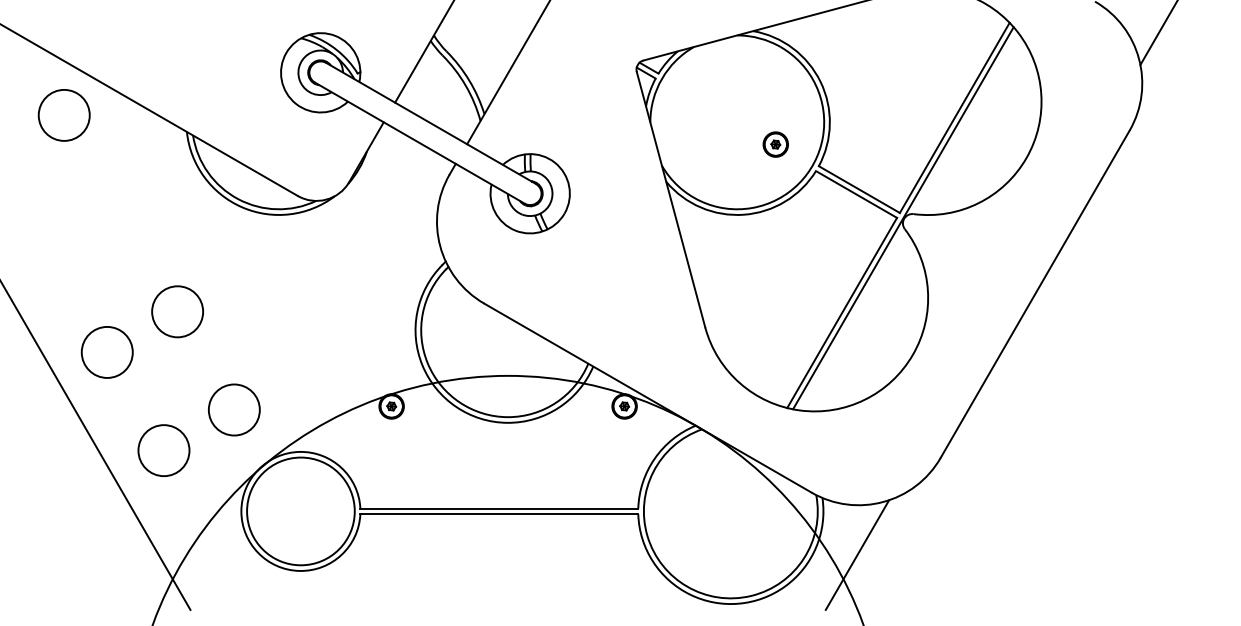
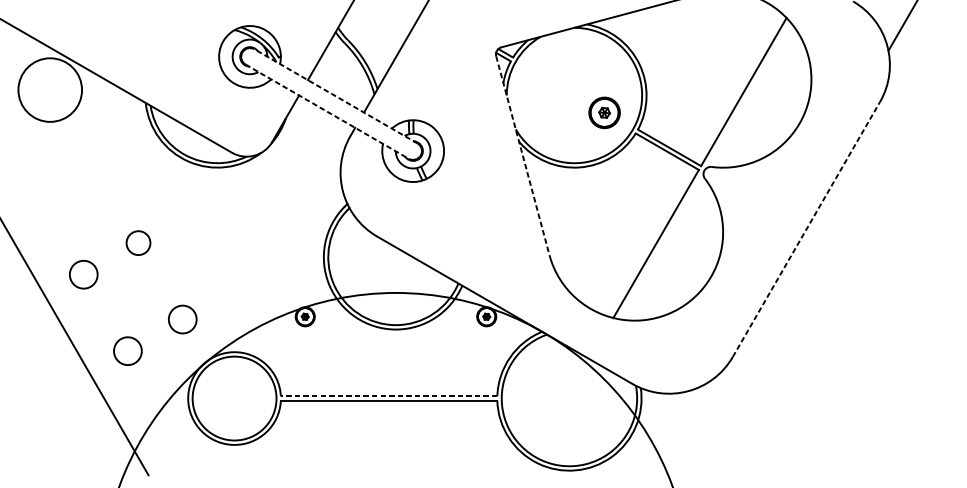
circle: (63, 114) -> (49, 89), size x1.6
line: (431, 123) -> (336, 96), solid -> dashed
line: (419, 143) -> (326, 111), solid -> dashed
part: (775, 144) -> (604, 112), size x1.6
line: (671, 200) -> (523, 156), solid -> dashed
line: (903, 218) -> (703, 170), removed
line: (1035, 294) -> (806, 229), solid -> dashed
circle: (177, 311) -> (138, 242), size x0.6
circle: (106, 351) -> (83, 273), size x0.7
circle: (234, 409) -> (182, 319), size x0.7
circle: (163, 450) -> (127, 351), size x0.7
line: (499, 508) -> (389, 396), solid -> dashed
line: (857, 554) -> (668, 432), removed

